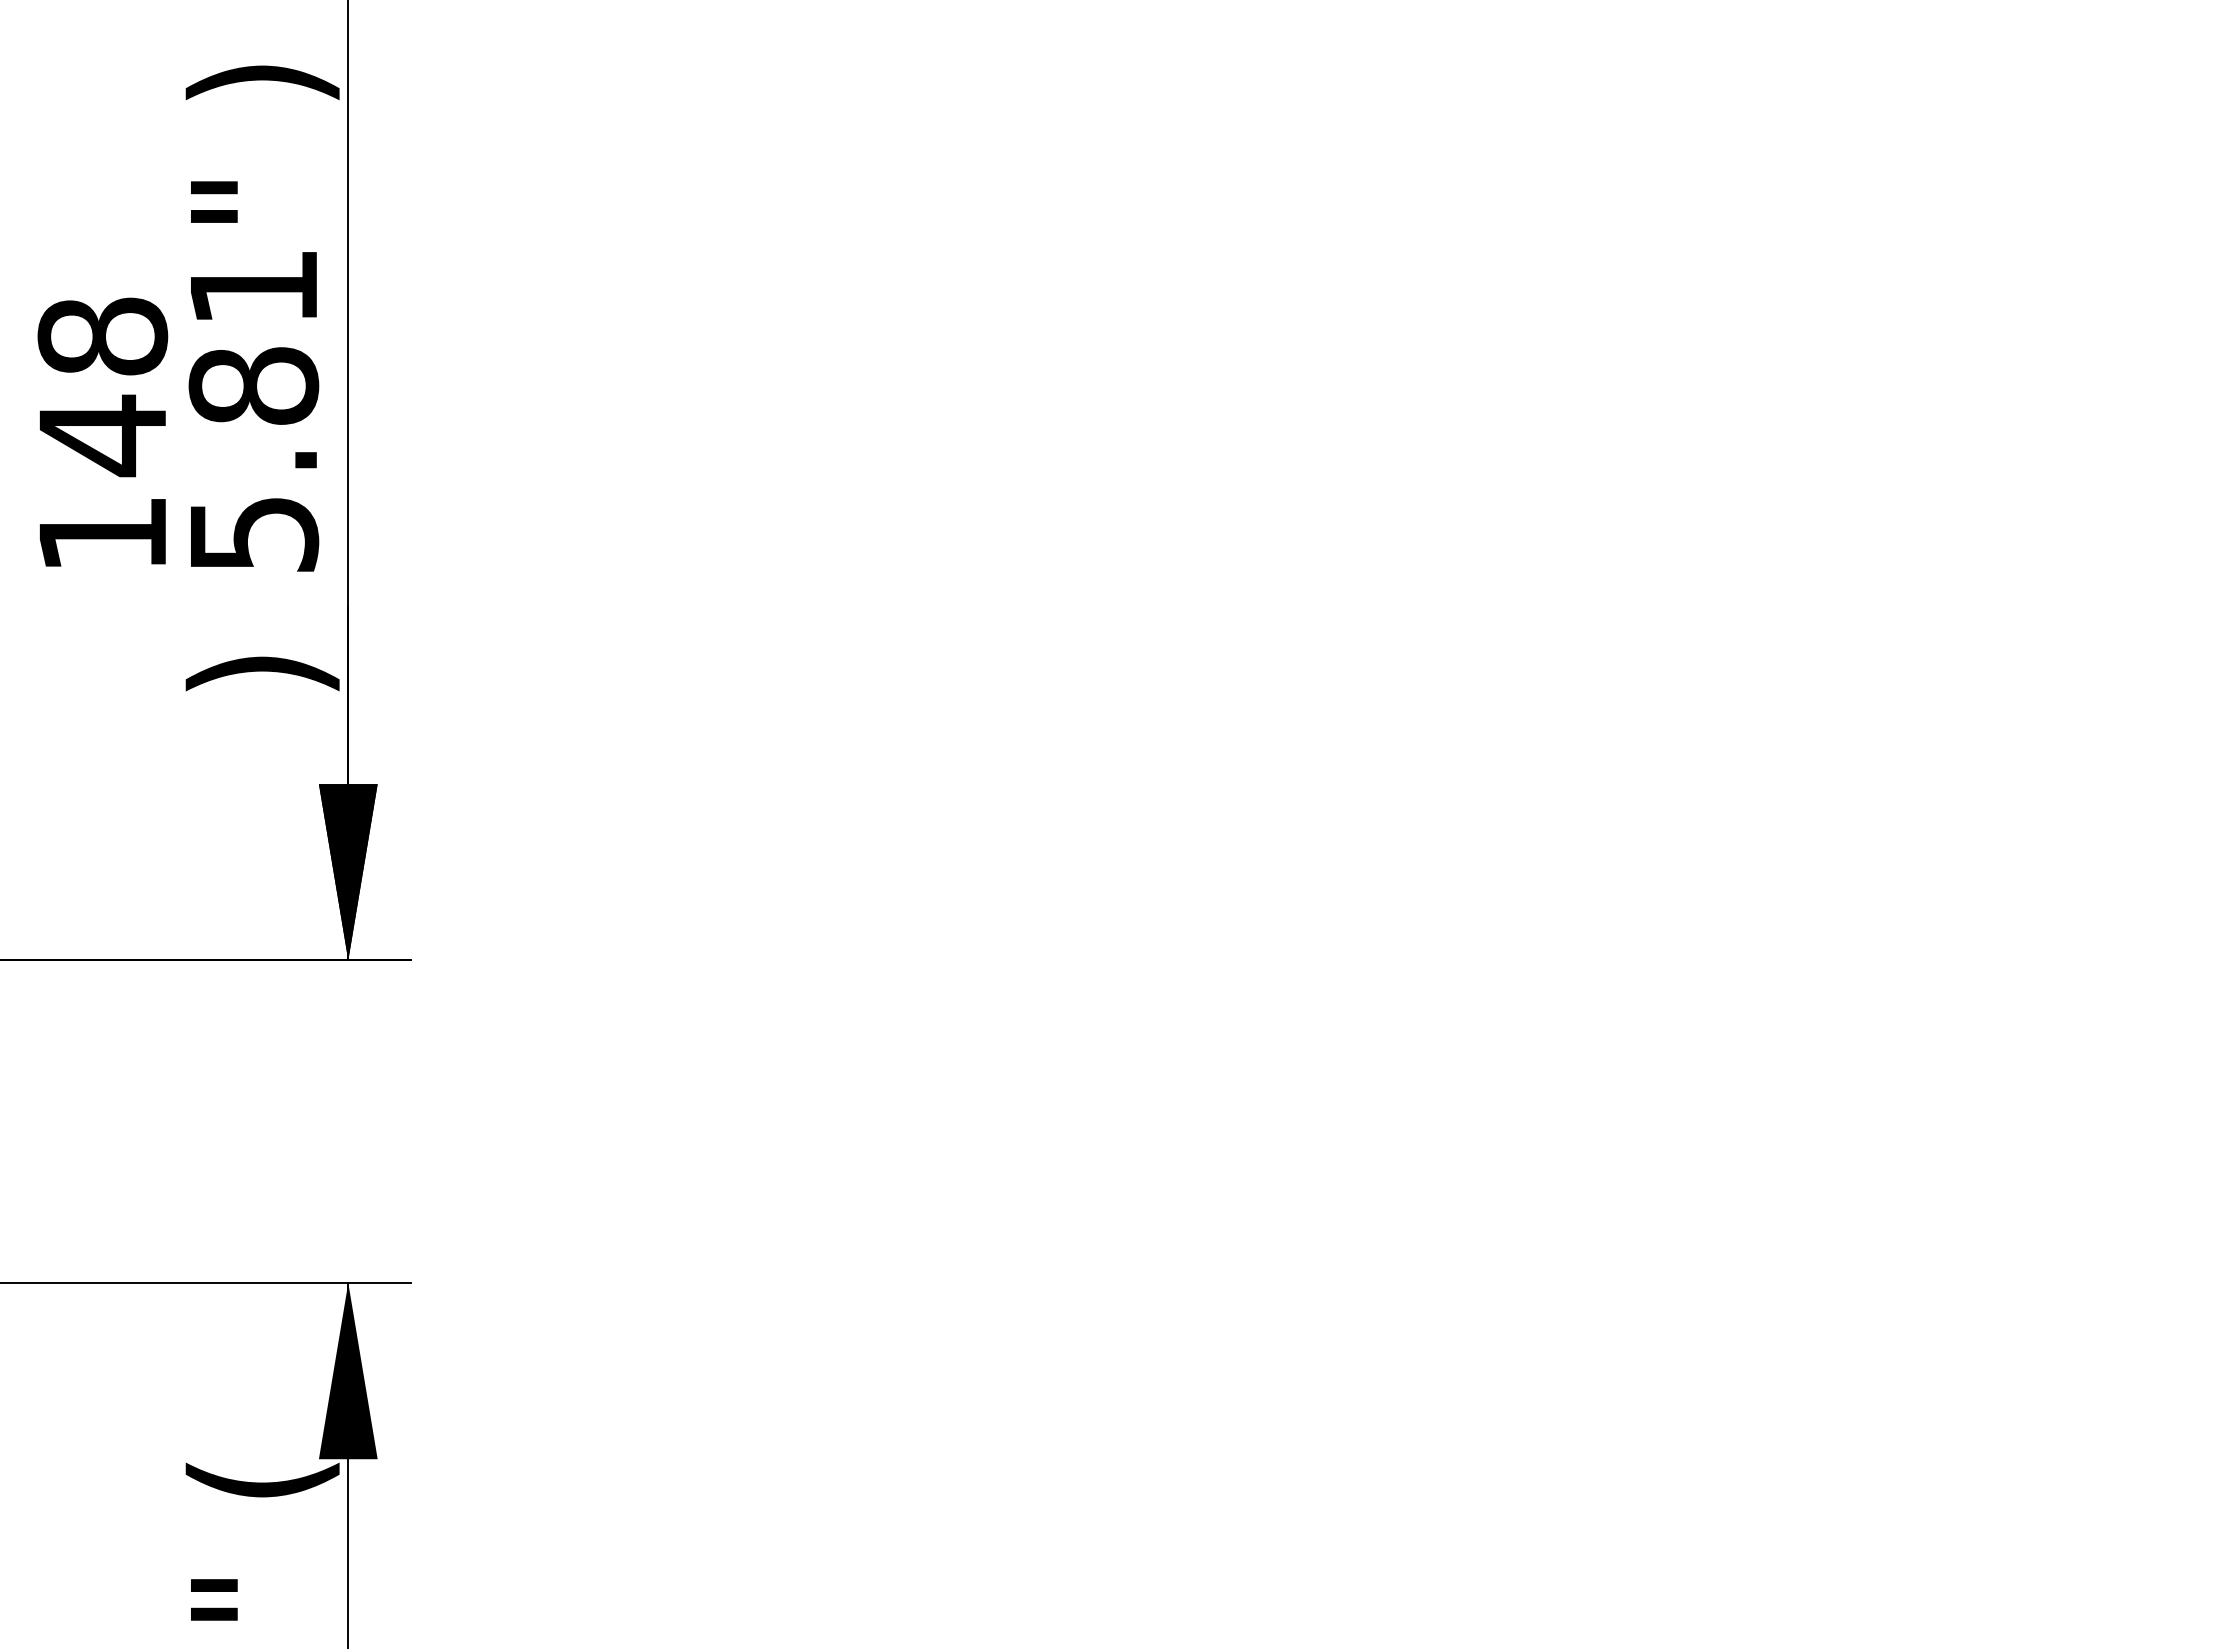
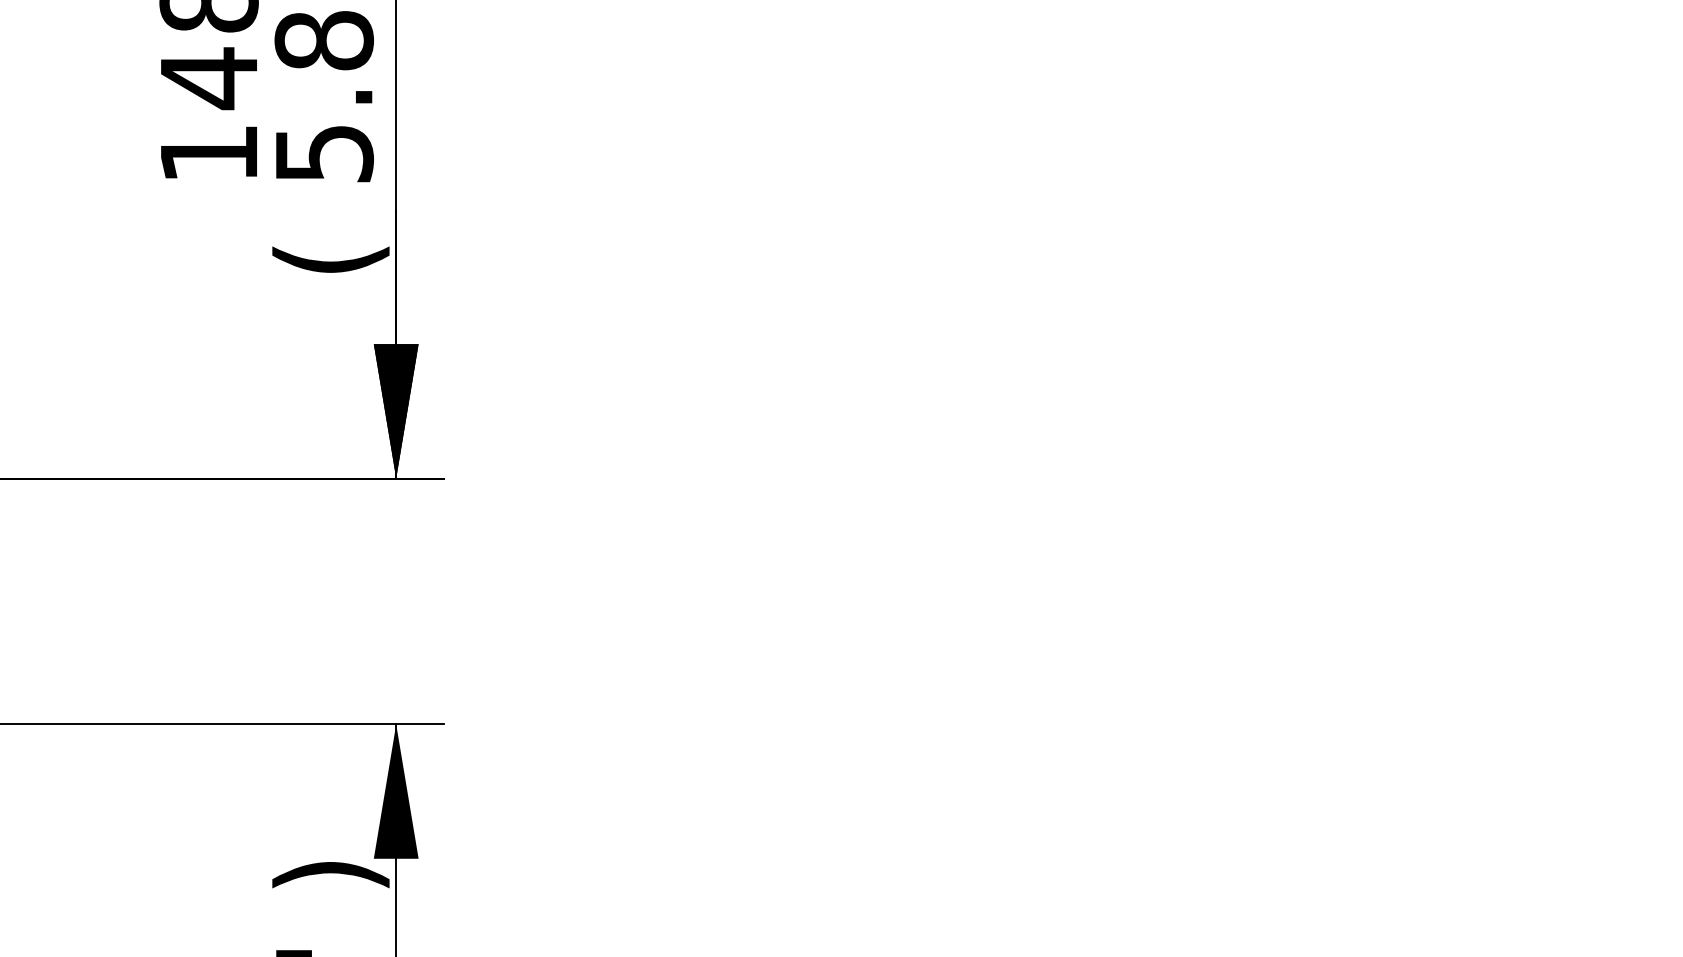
text: (262, 673) -> (330, 259), ) -> (
text: (262, 1479) -> (330, 874), ( -> )

